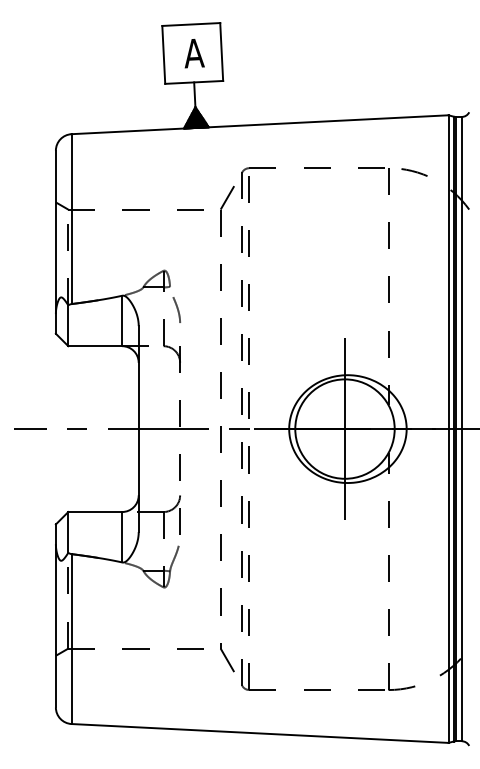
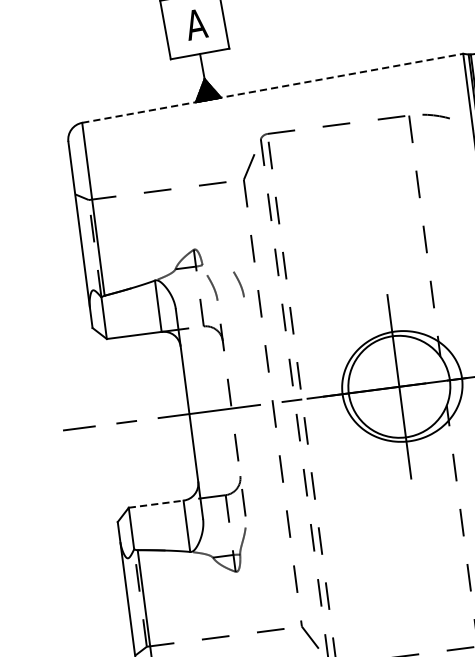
line: (260, 124) -> (273, 88), solid -> dashed
curve: (202, 308) -> (238, 282), added
line: (95, 512) -> (156, 504), solid -> dashed

